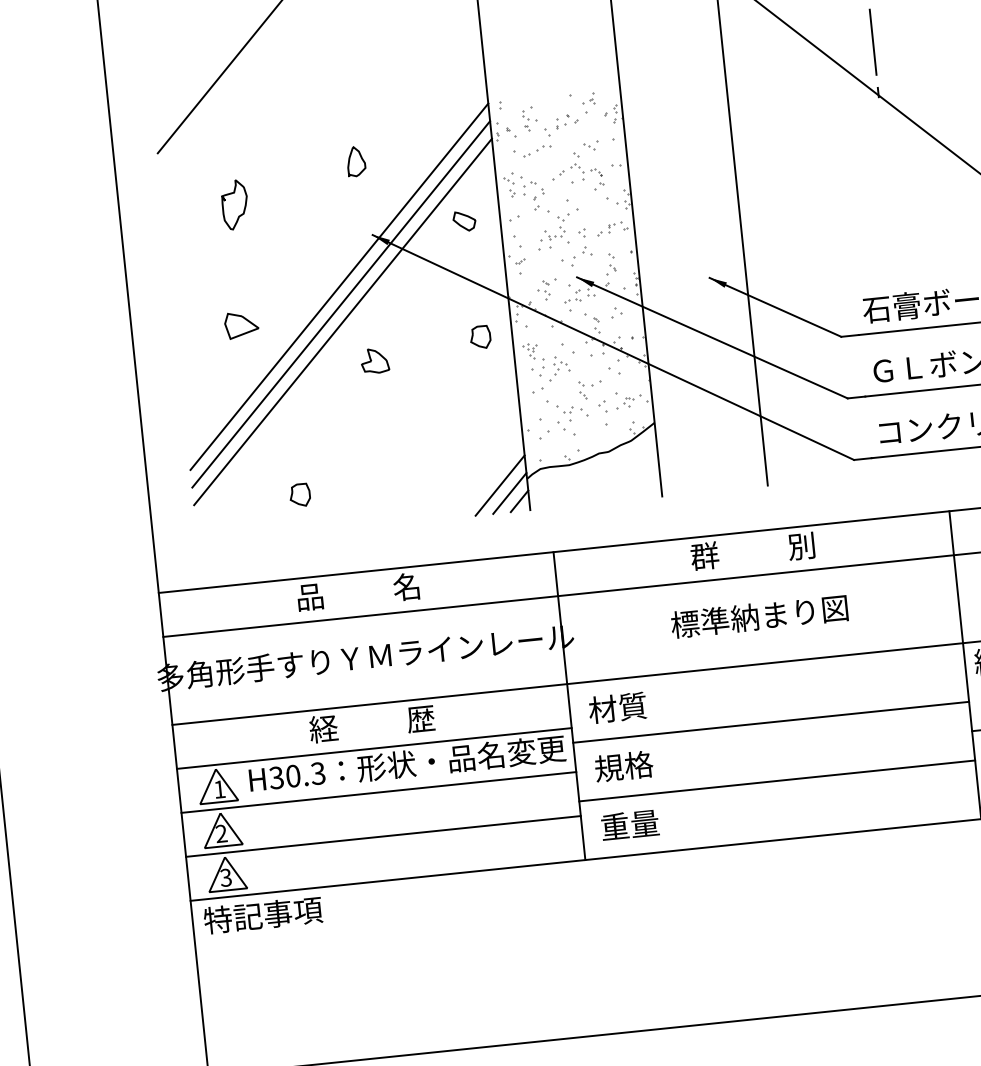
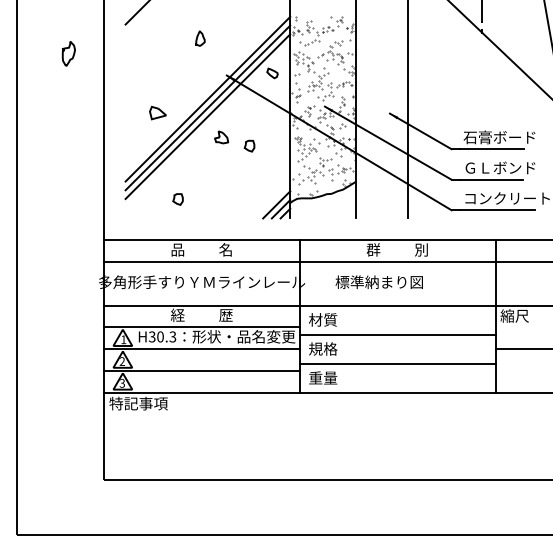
part: (356, 161) -> (200, 38), moved
part: (234, 204) -> (68, 53), moved
part: (480, 335) -> (249, 145), moved
text: (757, 615) -> (378, 281), moved

